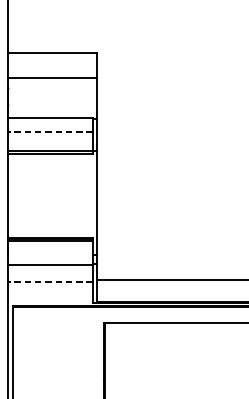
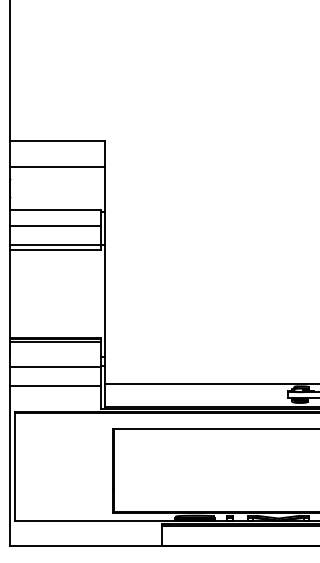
line: (49, 131) -> (54, 225), dashed -> solid
line: (49, 281) -> (54, 385), dashed -> solid

